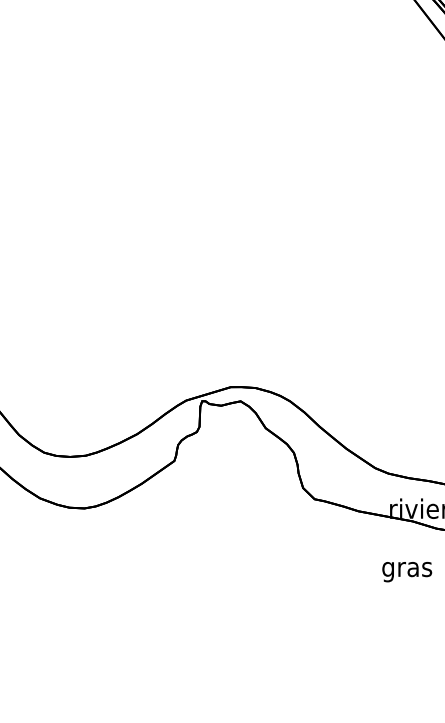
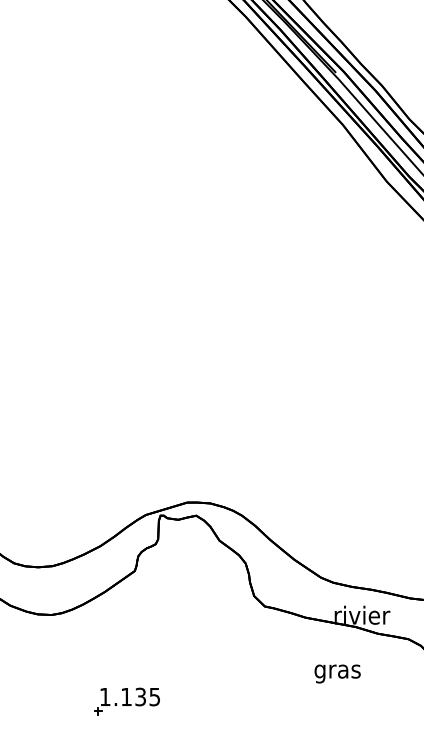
text: (407, 571) -> (337, 673), moved
part: (165, 601) -> (126, 701), added

